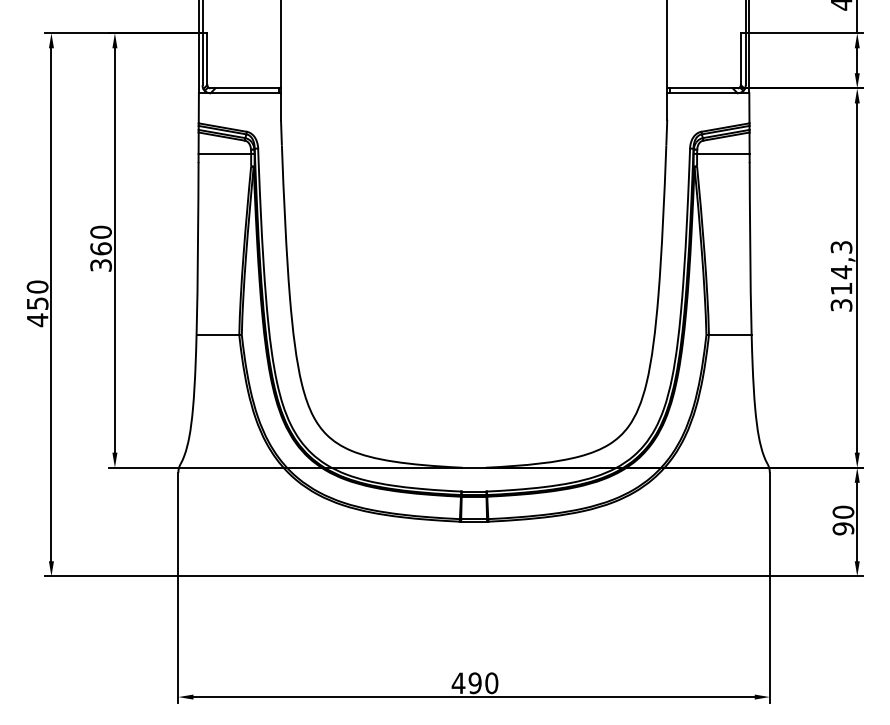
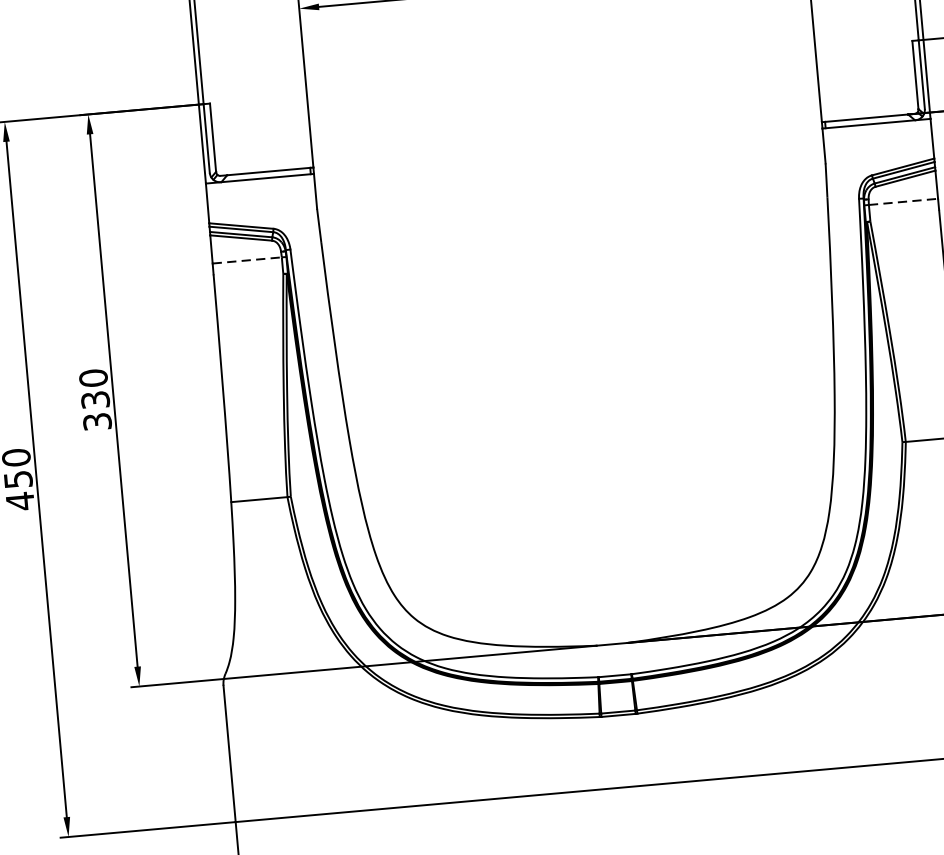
line: (225, 153) -> (248, 259), solid -> dashed
line: (723, 153) -> (903, 201), solid -> dashed
text: (100, 248) -> (94, 399), 360 -> 330

